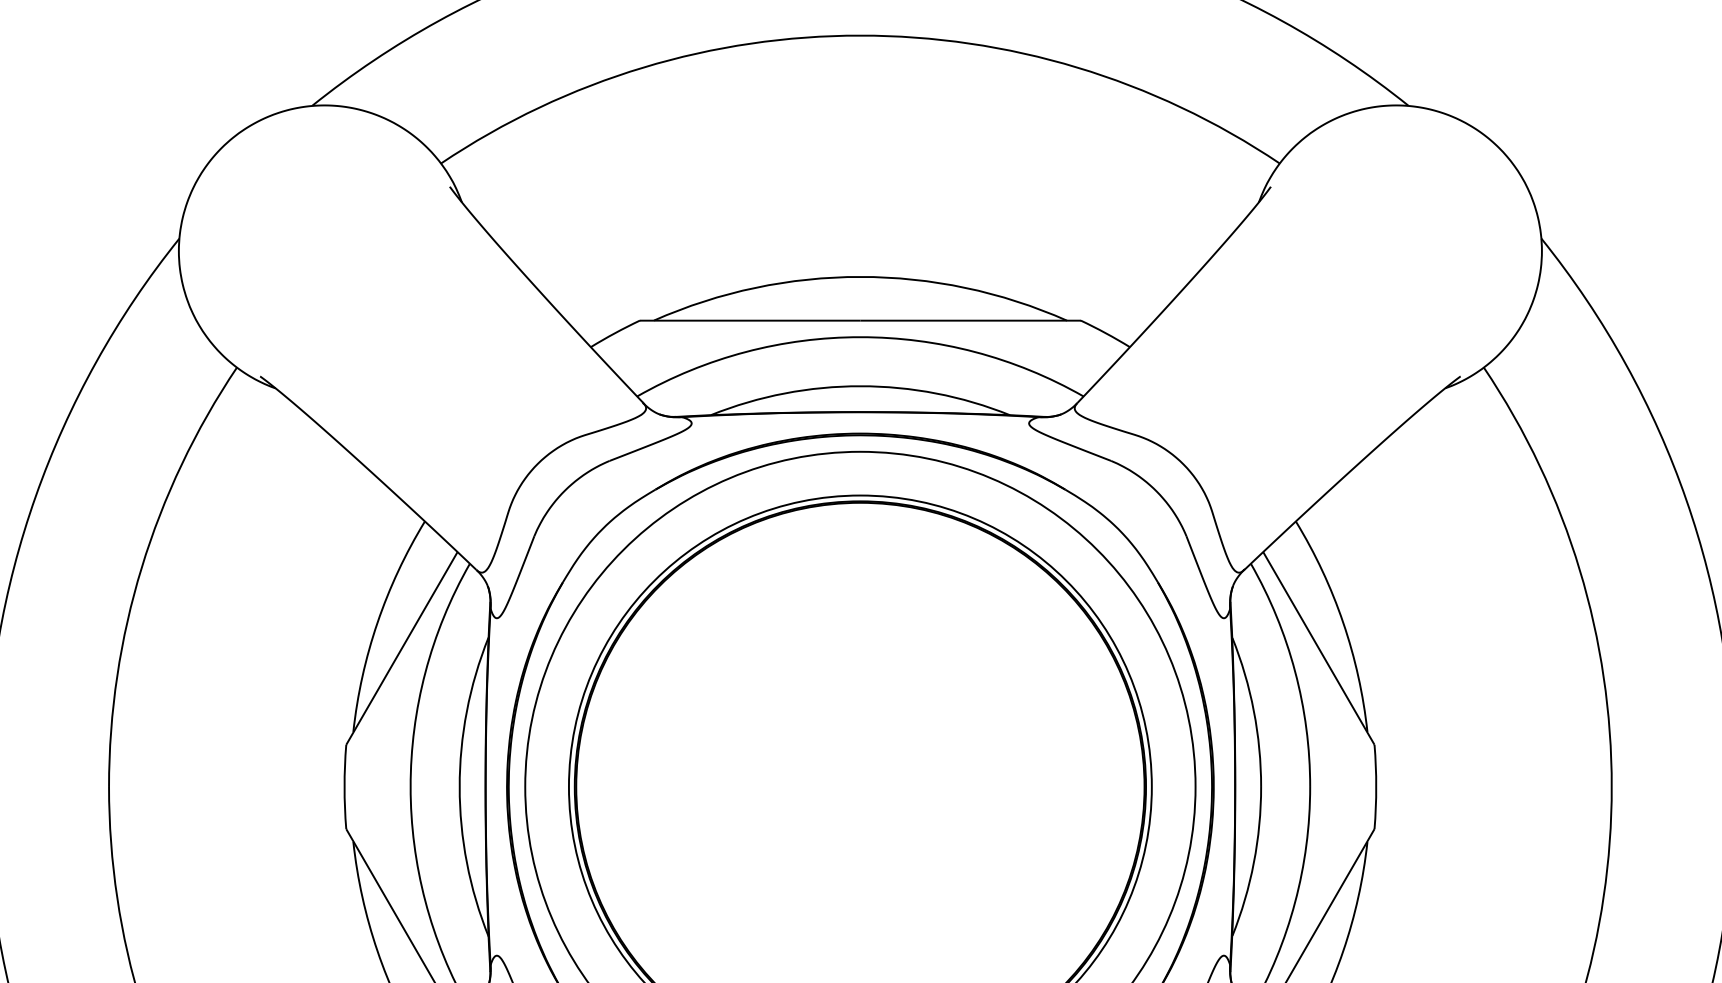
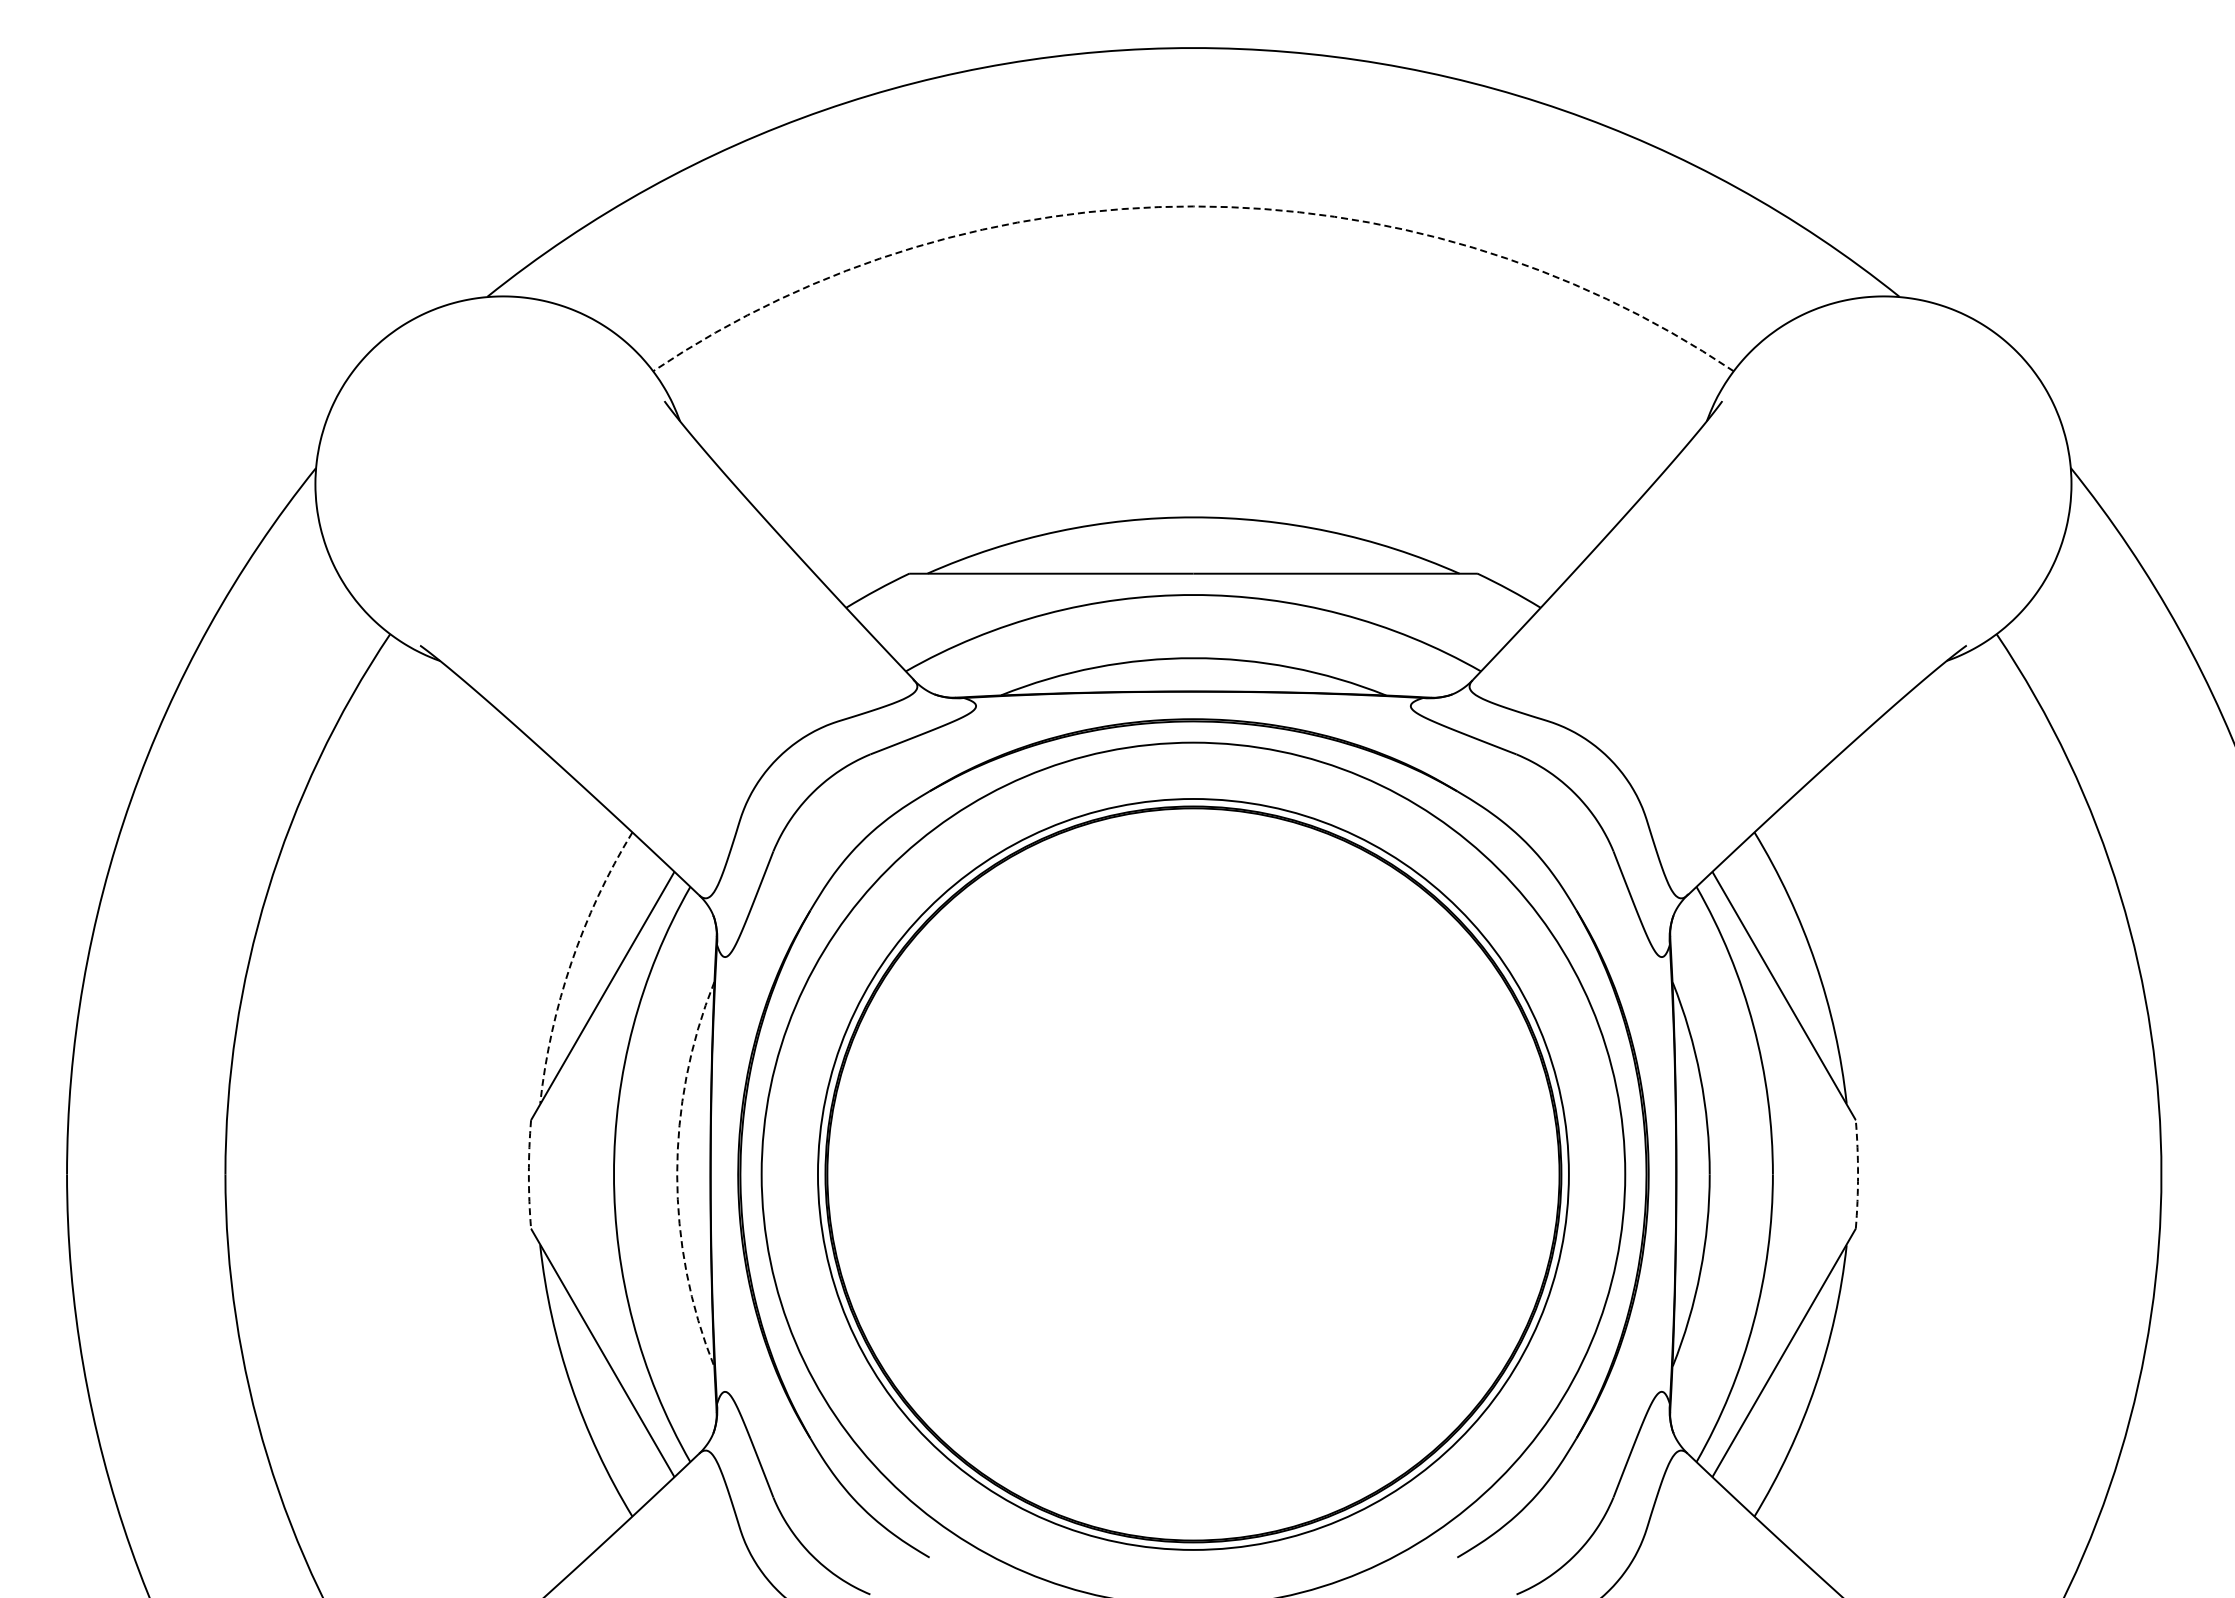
arc: (860, 35) -> (1193, 206), solid -> dashed
arc: (377, 622) -> (571, 962), solid -> dashed
arc: (344, 786) -> (528, 1174), solid -> dashed
arc: (459, 786) -> (677, 1174), solid -> dashed
arc: (1376, 786) -> (1858, 1174), solid -> dashed

